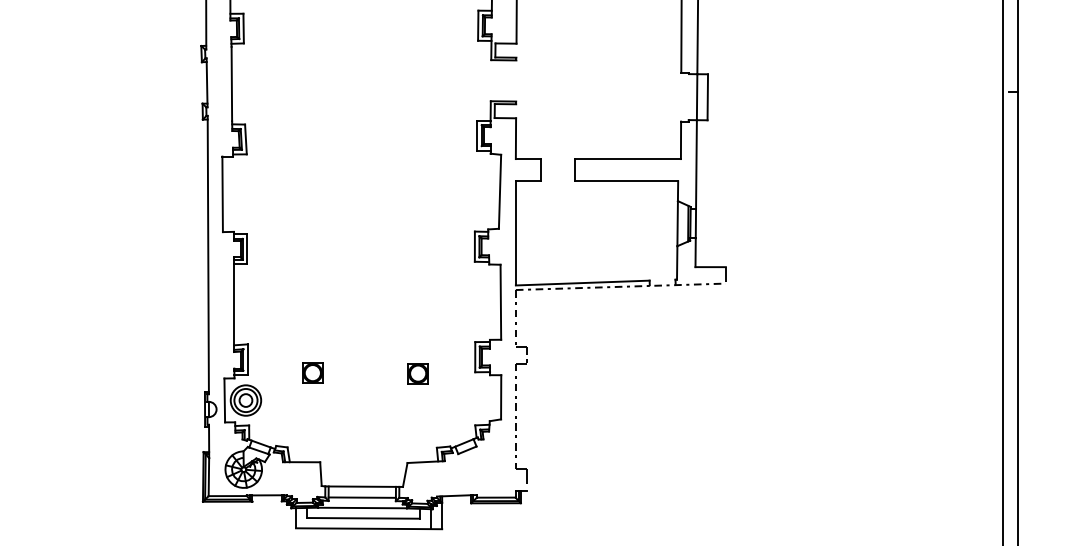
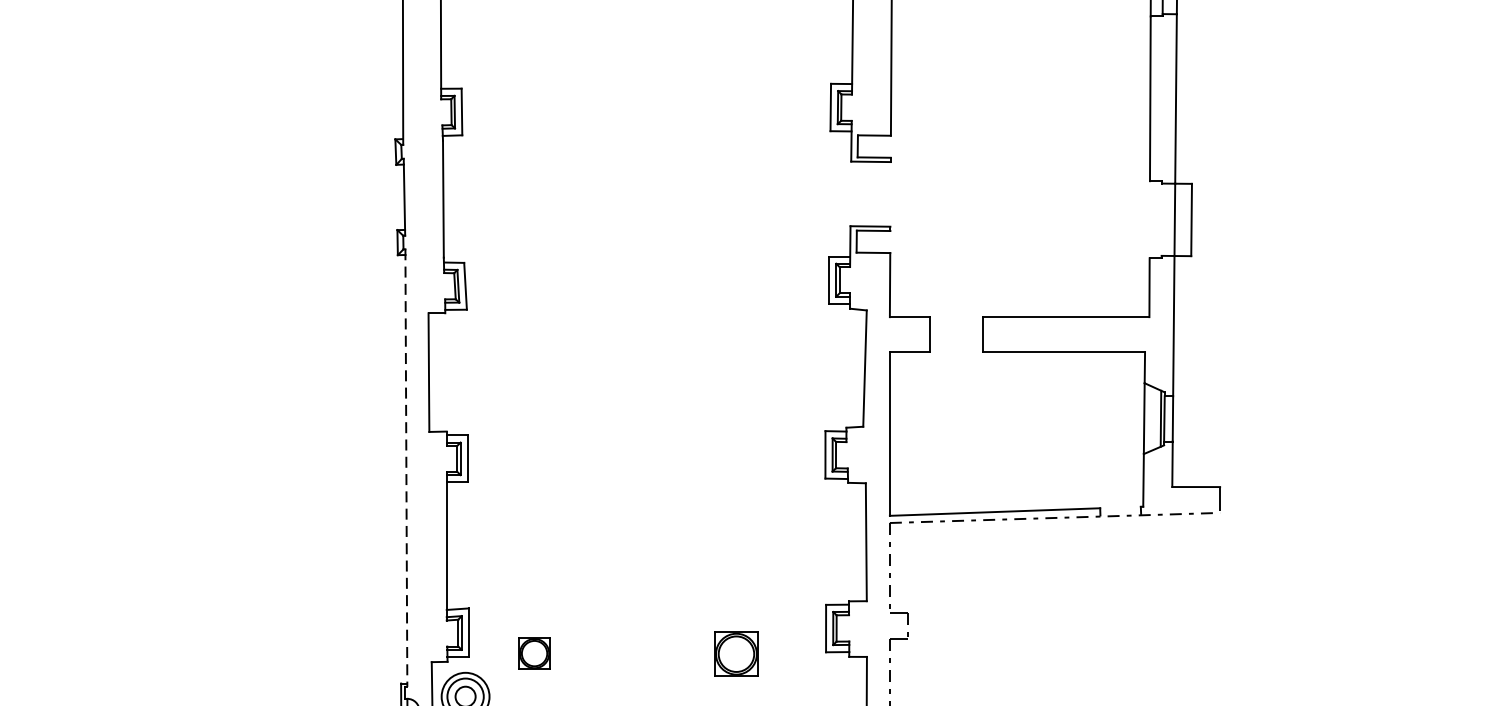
line: (208, 255) -> (406, 468), solid -> dashed
part: (312, 372) -> (534, 652), moved
part: (417, 373) -> (735, 654), size x1.4

